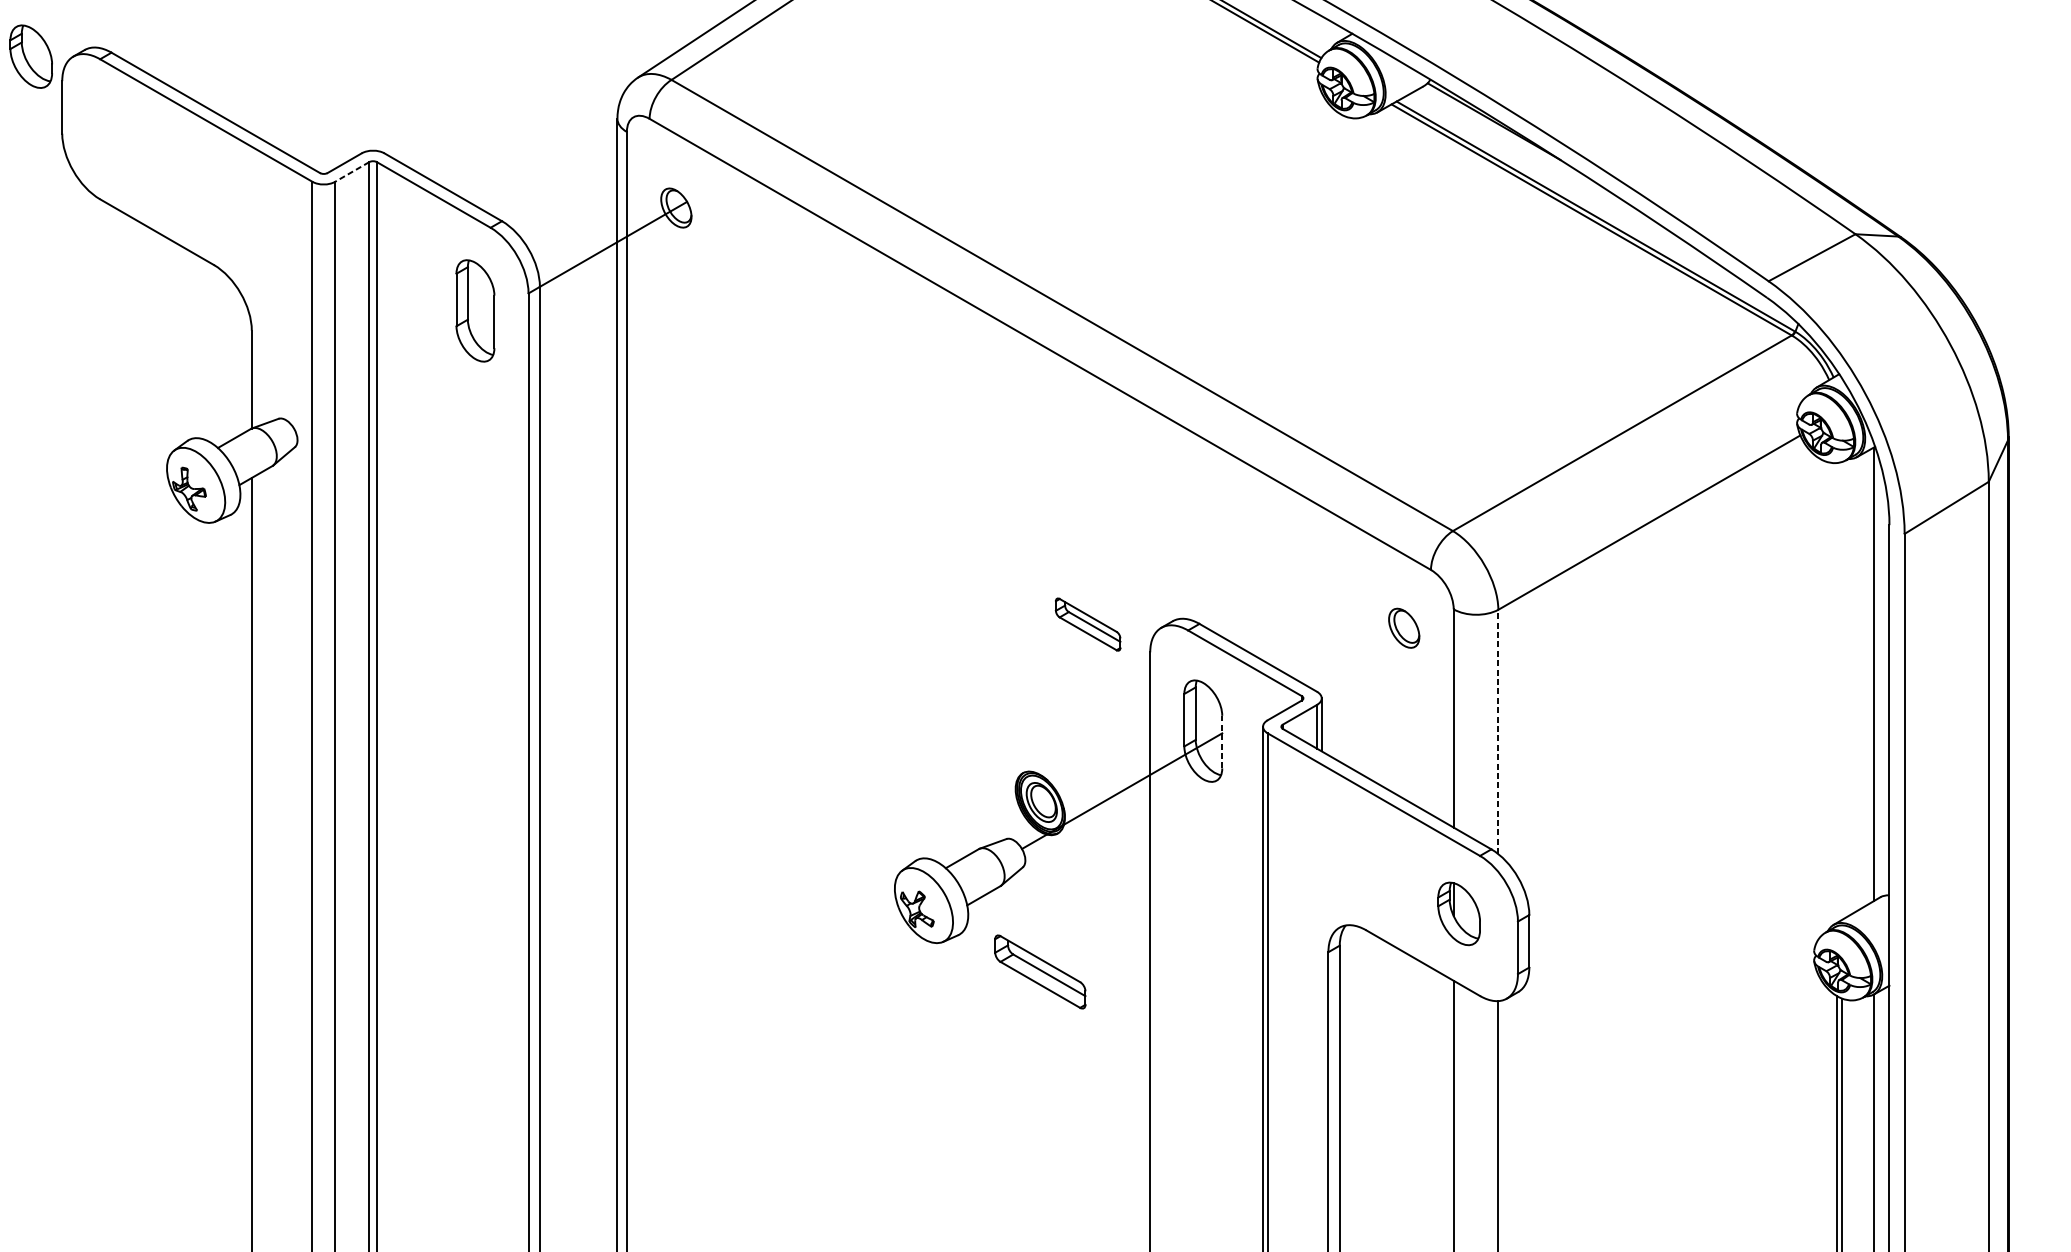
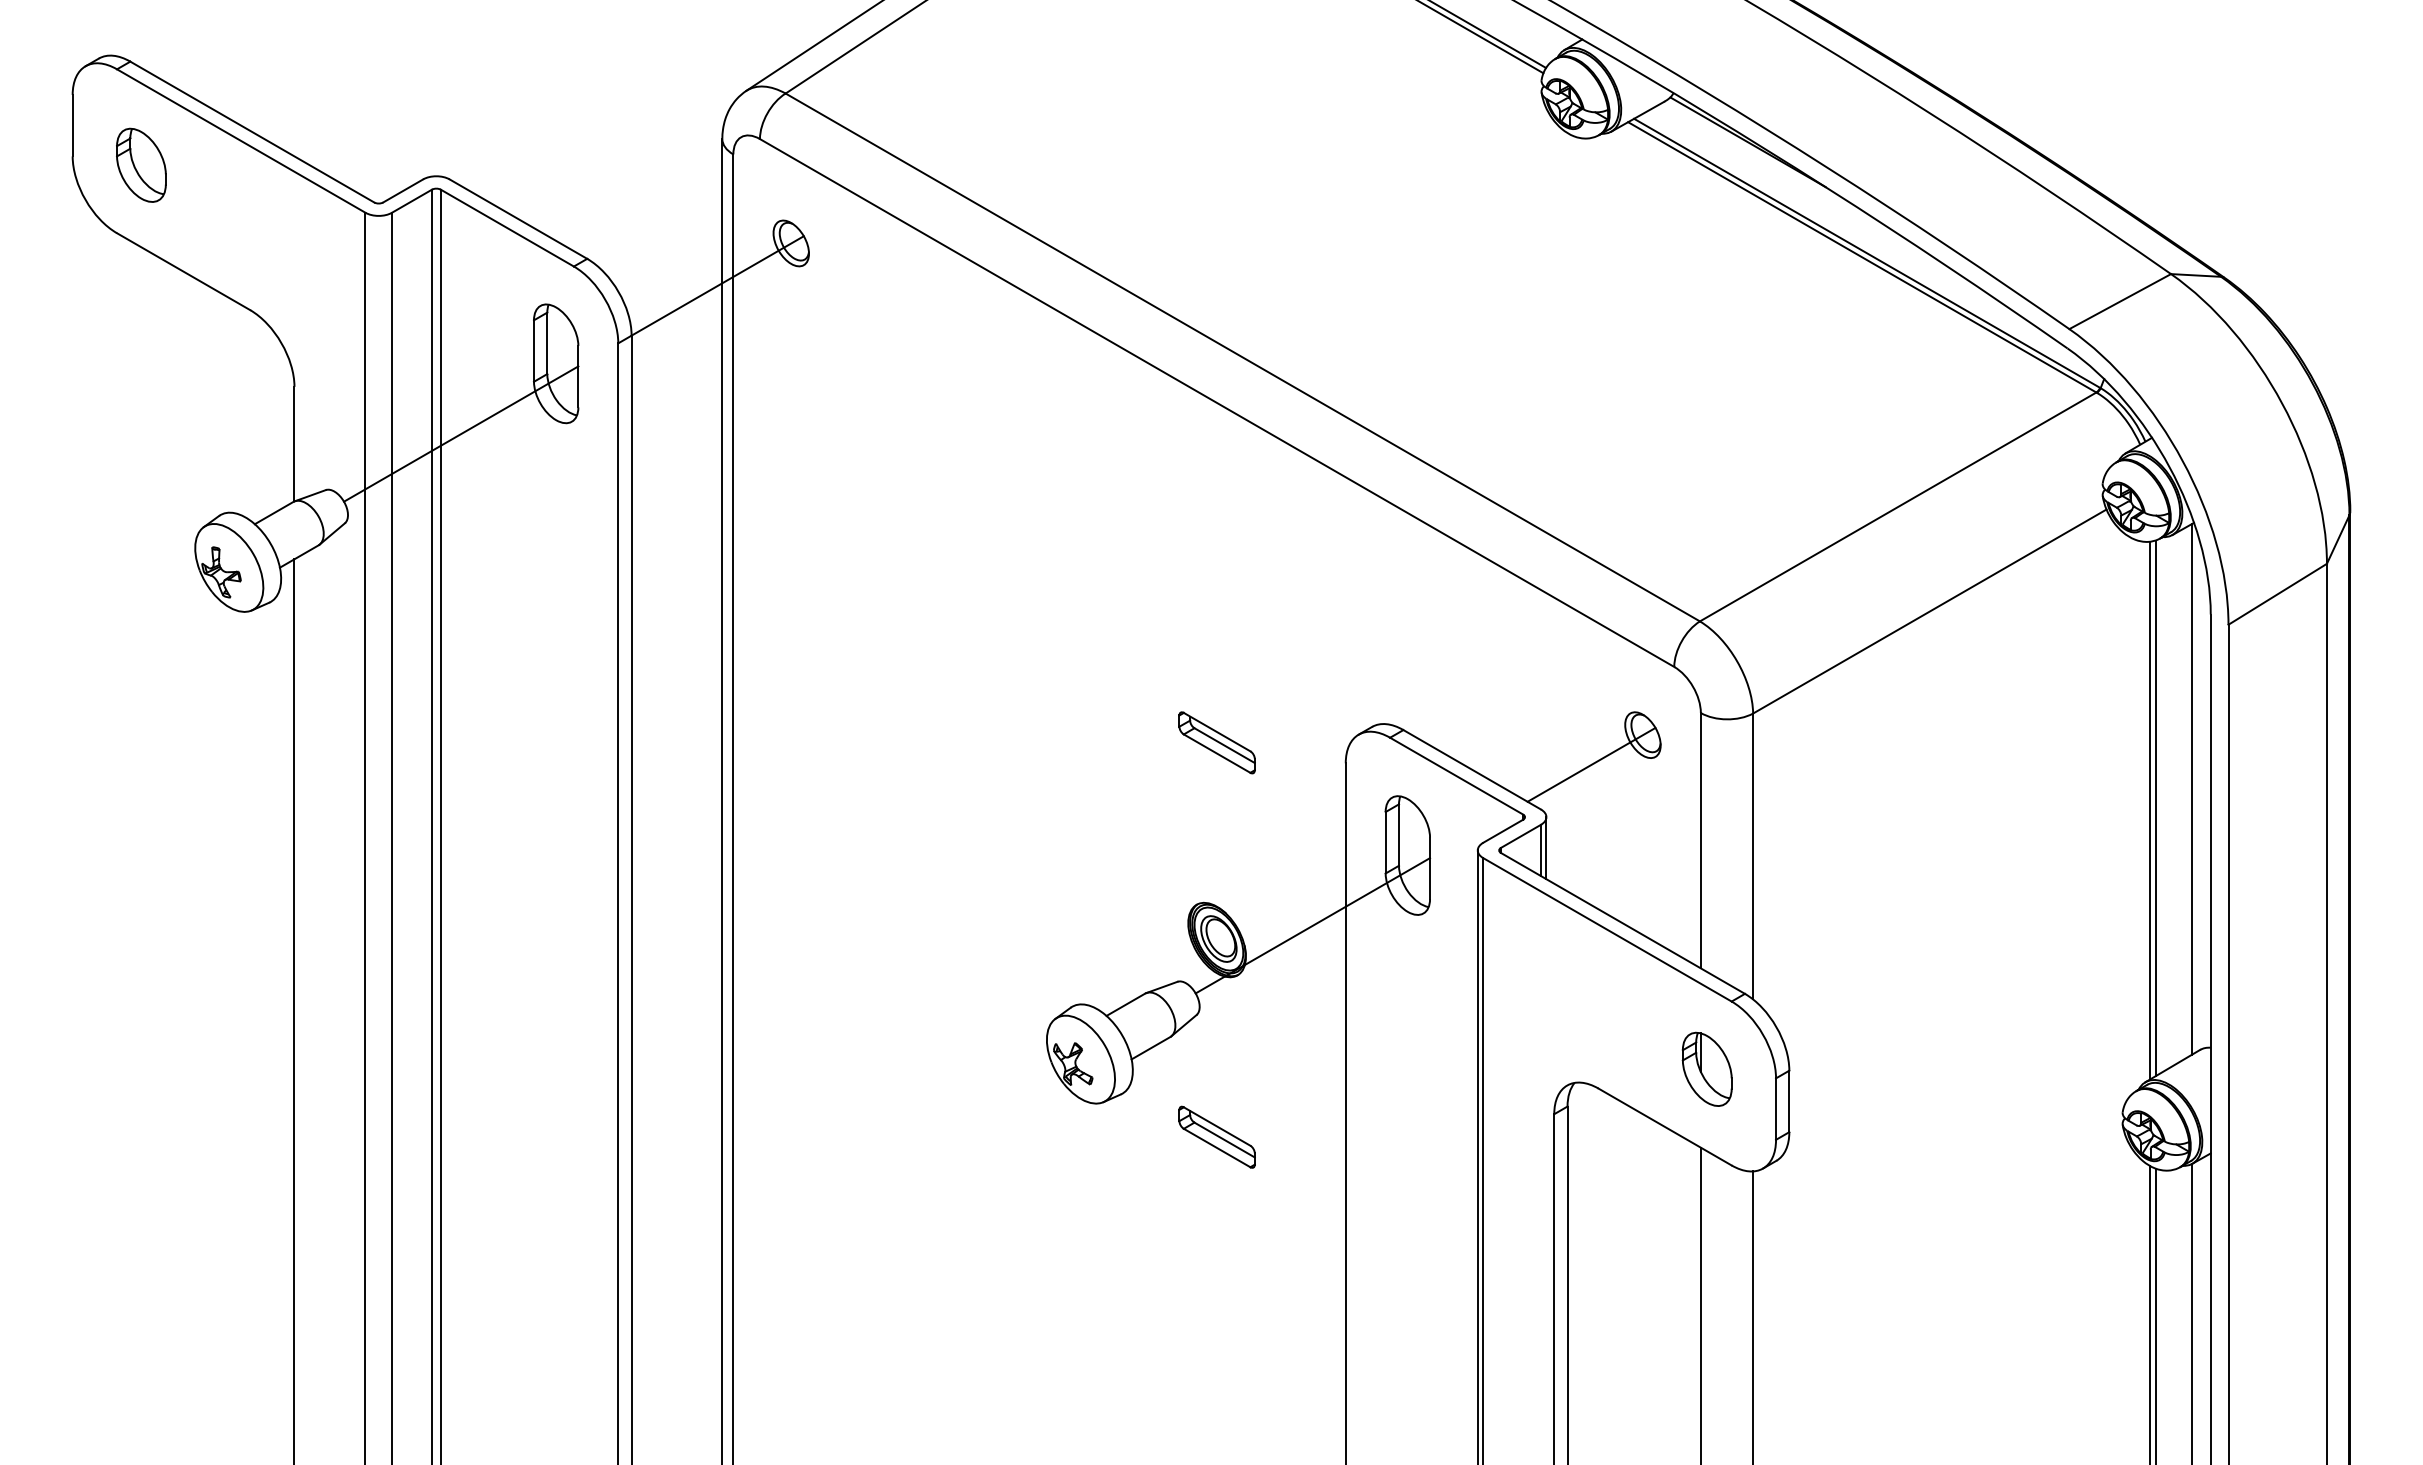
part: (31, 55) -> (141, 164), moved
line: (351, 172) -> (411, 201), dashed -> solid
line: (394, 370) -> (461, 433), added
part: (1087, 624) -> (1216, 742), moved
line: (1360, 653) -> (1591, 764), added
line: (1842, 690) -> (2155, 808), added
line: (1837, 692) -> (2149, 810), added
line: (1498, 731) -> (1753, 856), dashed -> solid
line: (1222, 742) -> (1430, 868), dashed -> solid
part: (1039, 971) -> (1216, 1136), size x0.71

